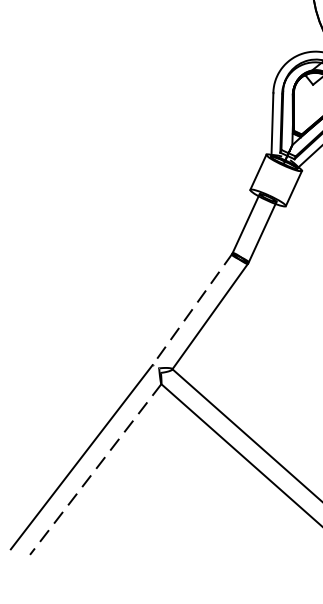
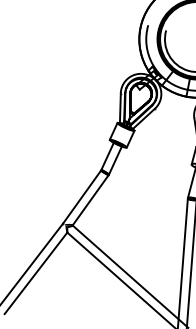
line: (193, 308) -> (82, 196), dashed -> solid
line: (94, 469) -> (35, 273), dashed -> solid

